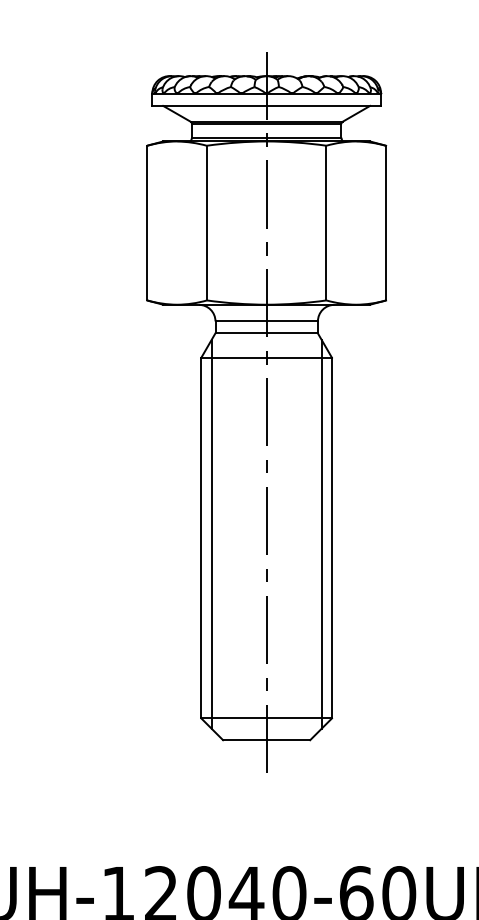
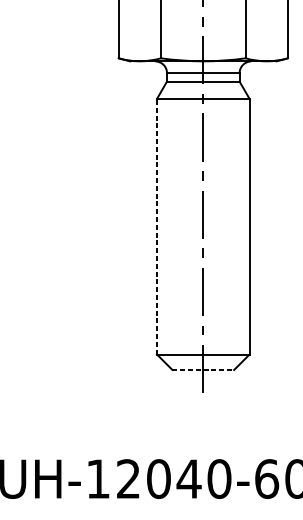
line: (211, 533) -> (164, 223), removed
line: (321, 533) -> (242, 223), removed
line: (201, 537) -> (157, 226), solid -> dashed
line: (266, 740) -> (203, 370), solid -> dashed

